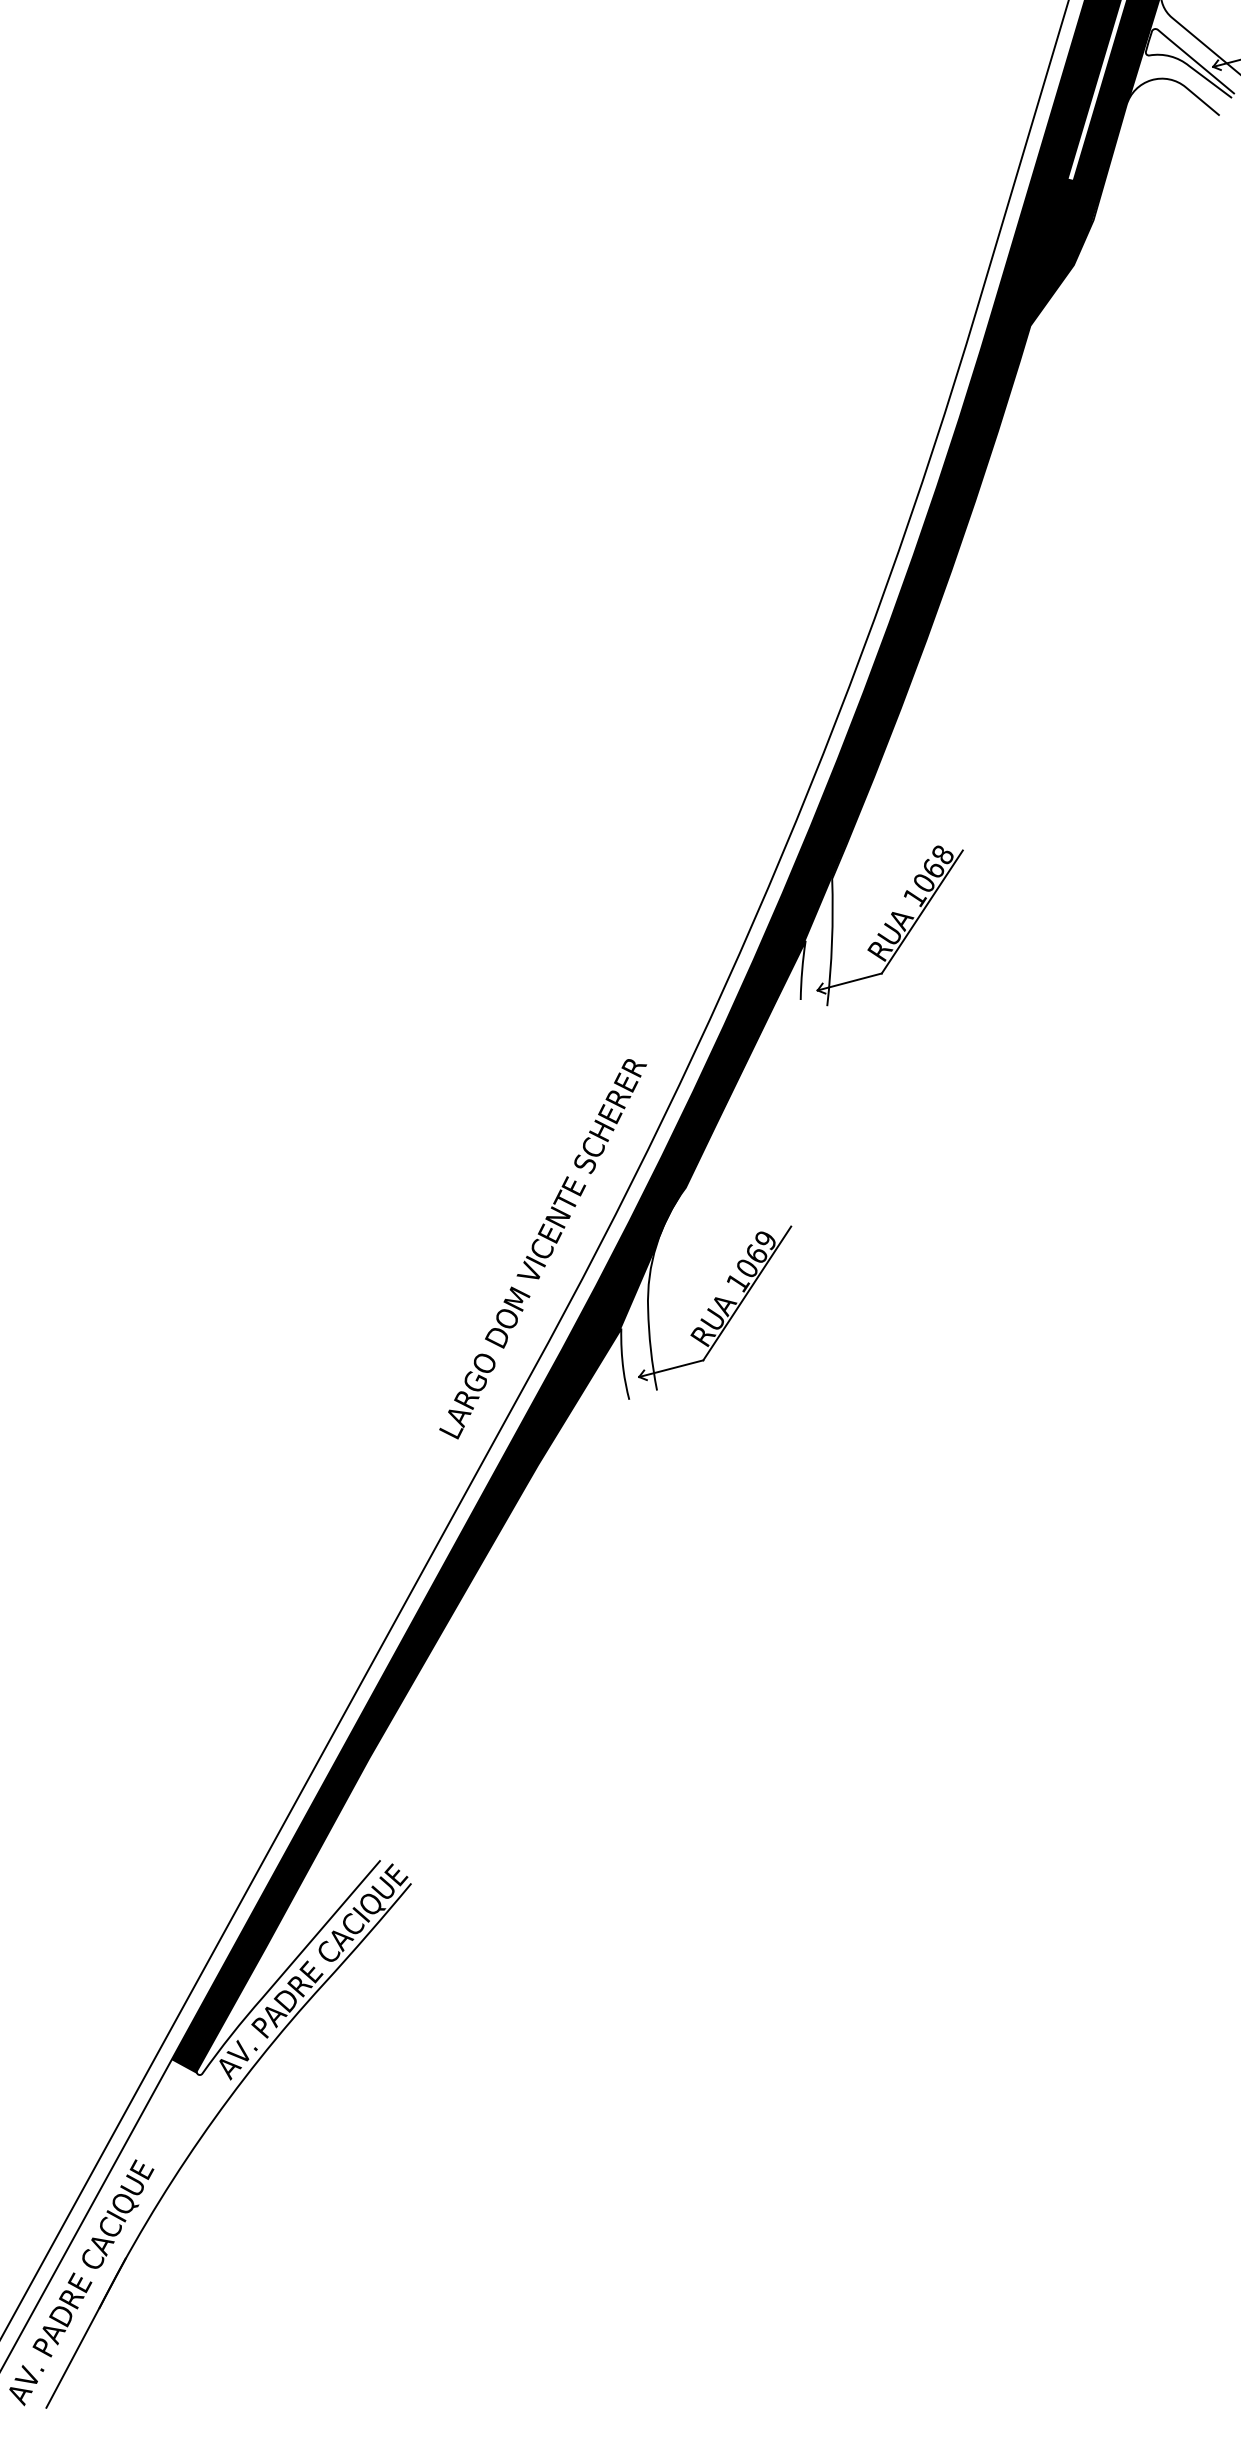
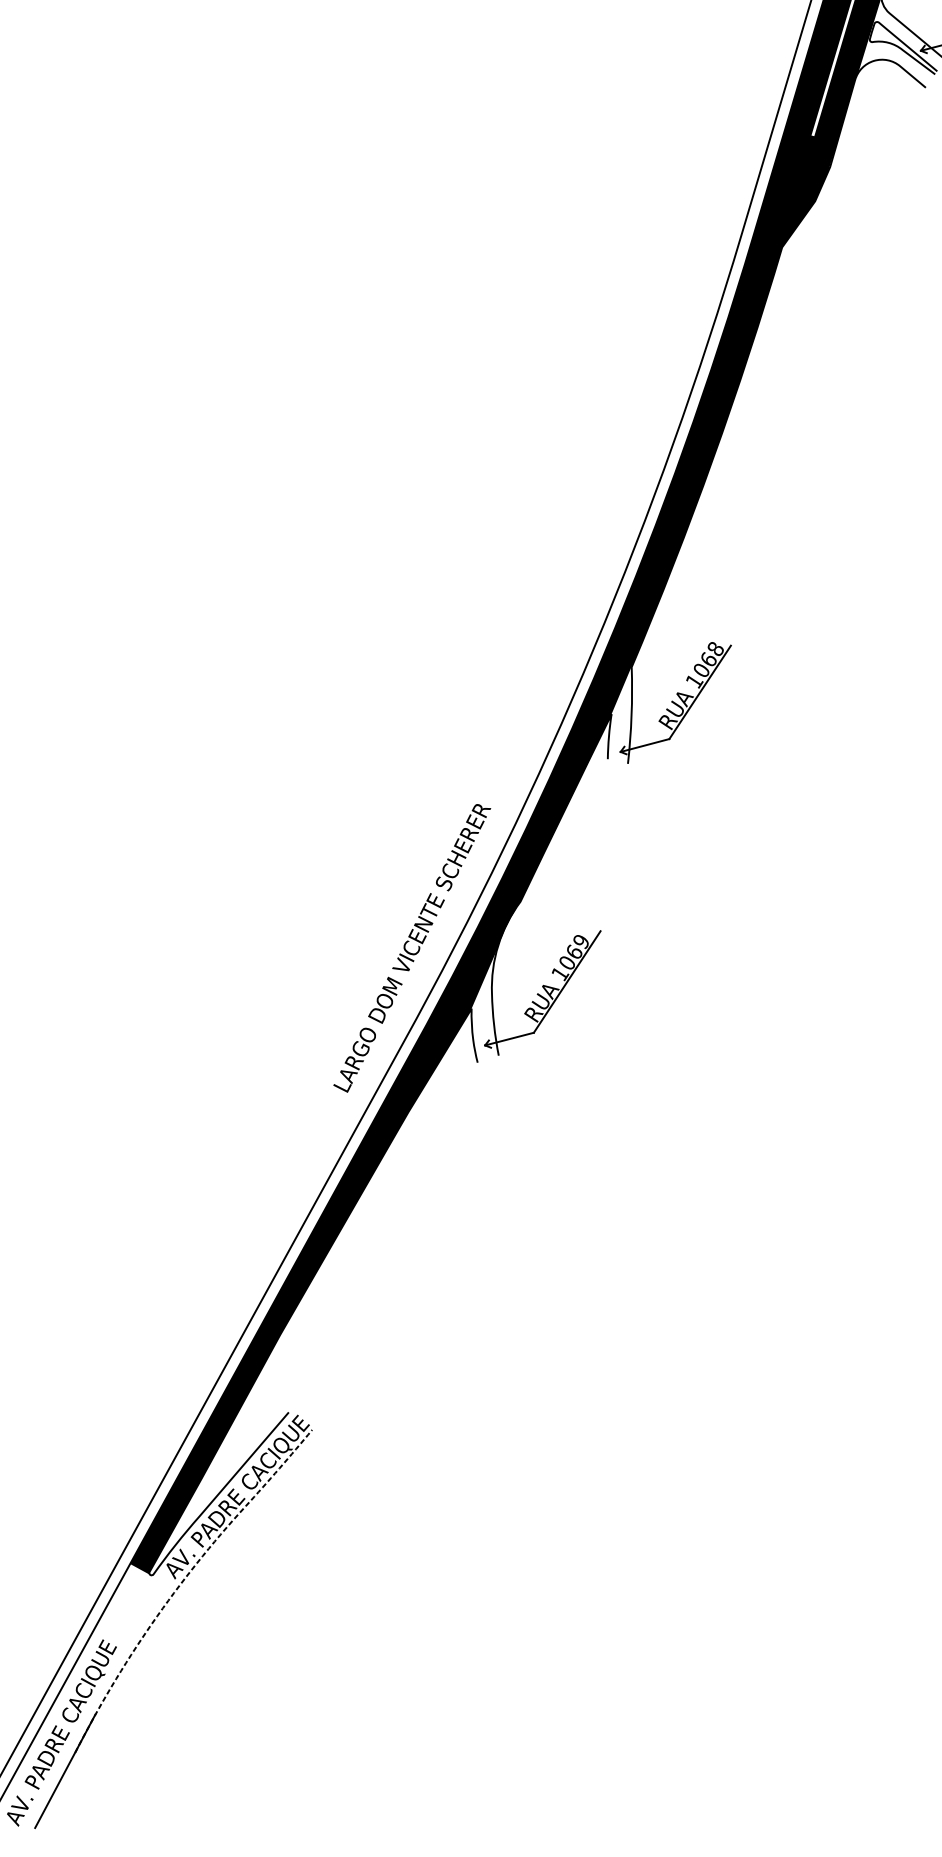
line: (239, 2084) -> (181, 1582), solid -> dashed

